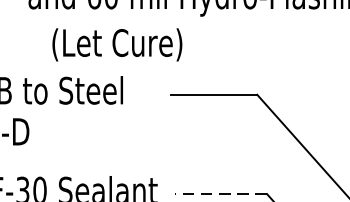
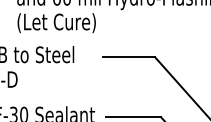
text: (116, 45) -> (56, 23), moved
line: (221, 194) -> (133, 117), dashed -> solid

